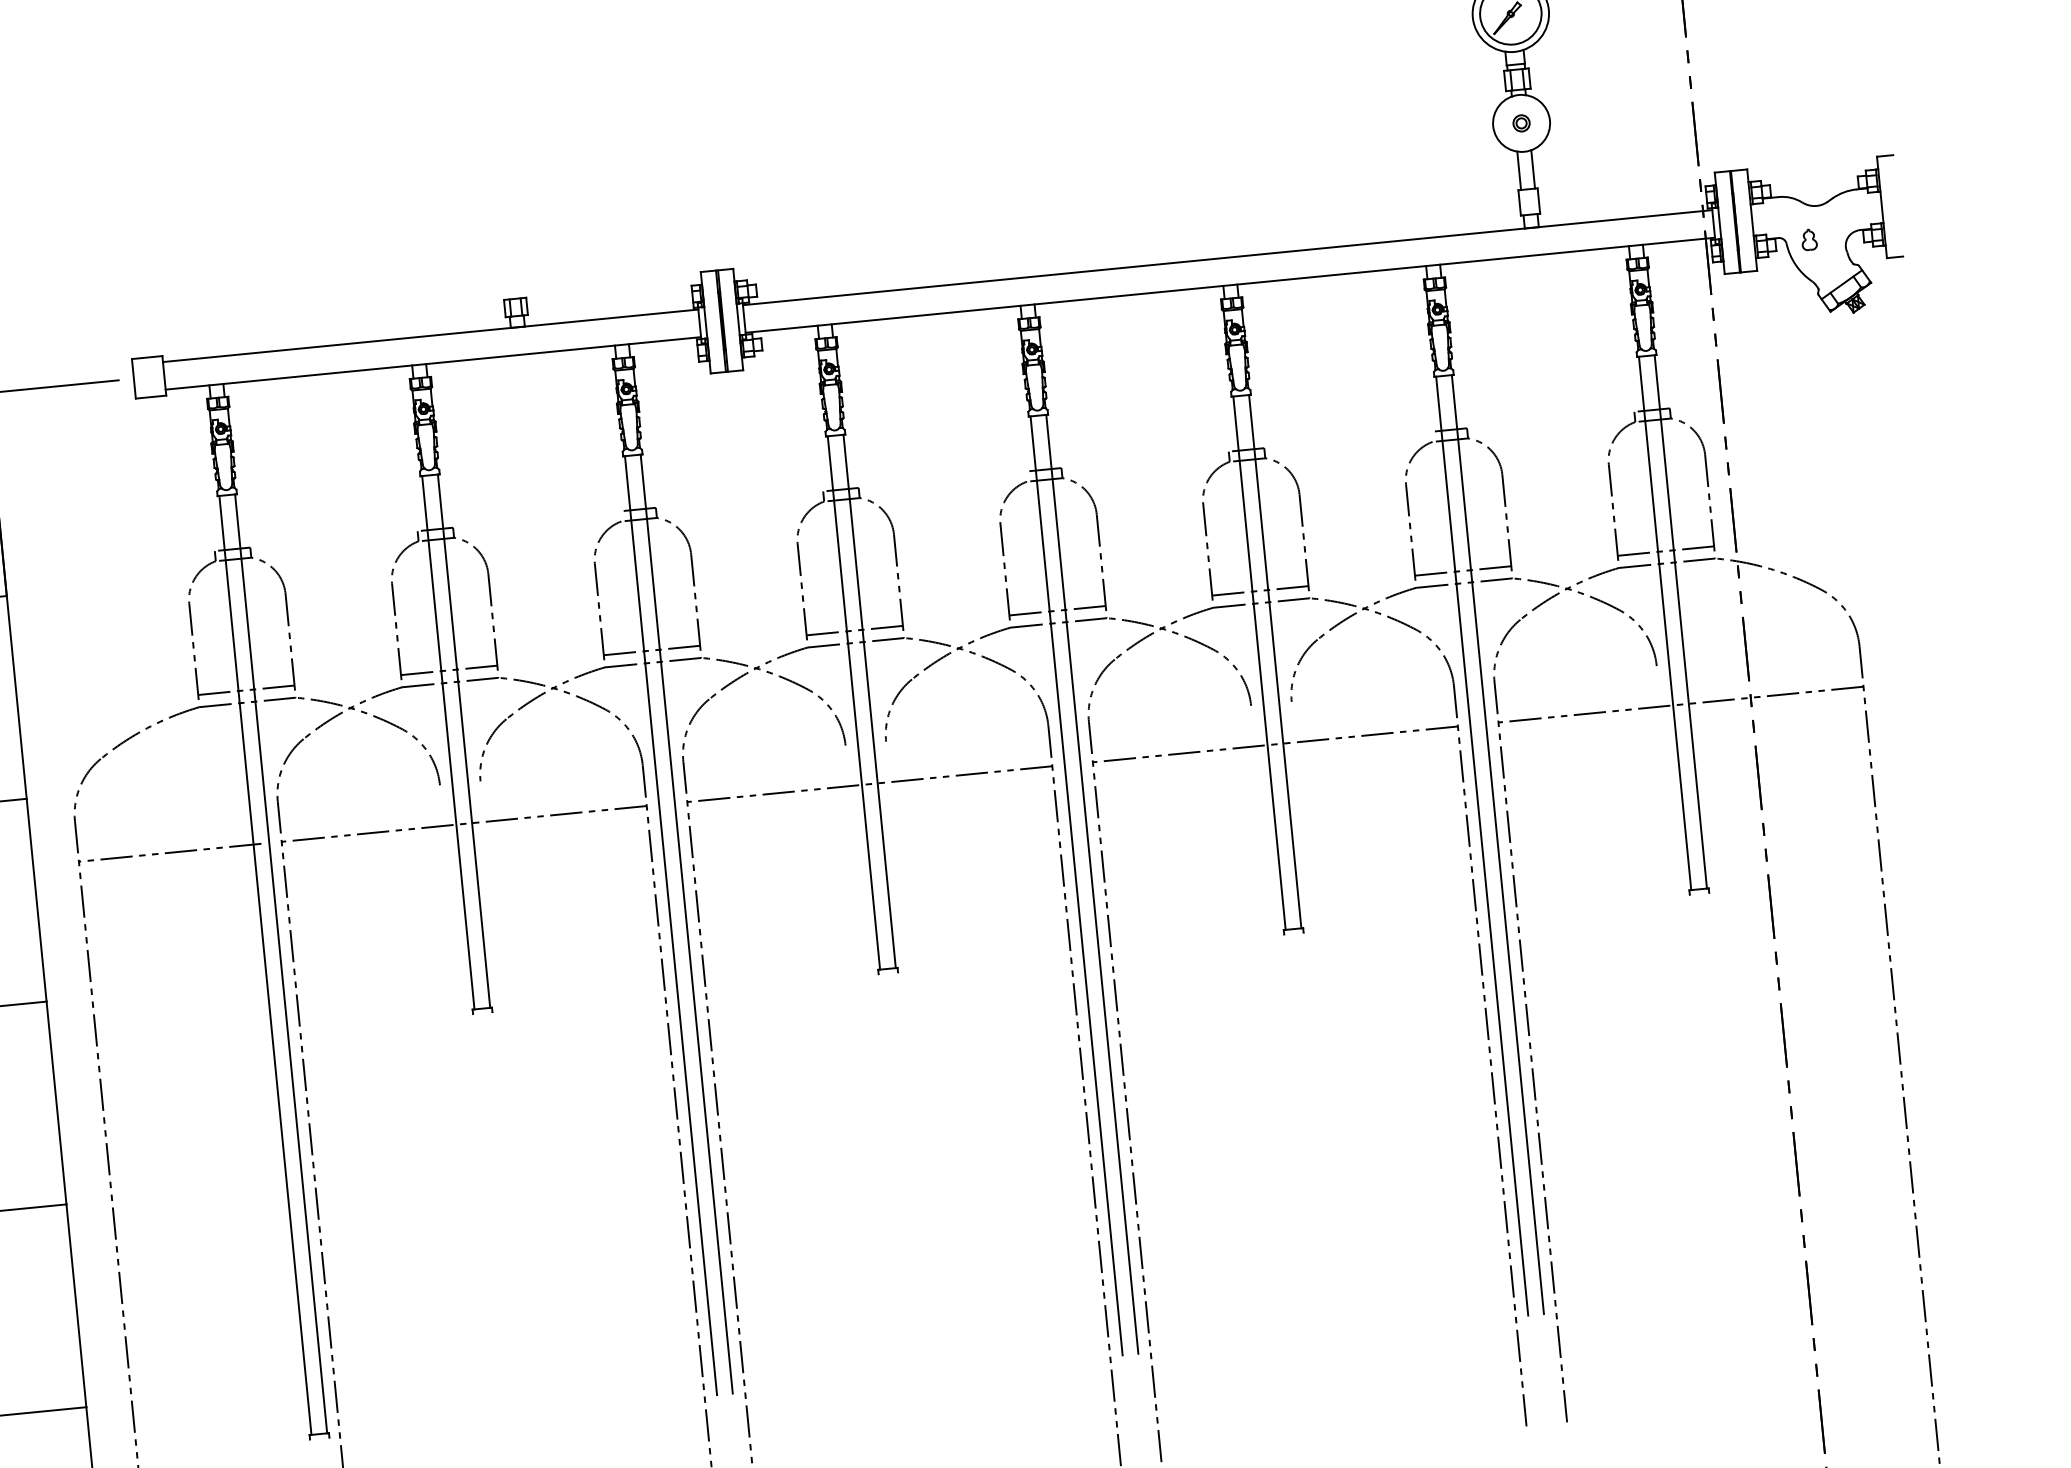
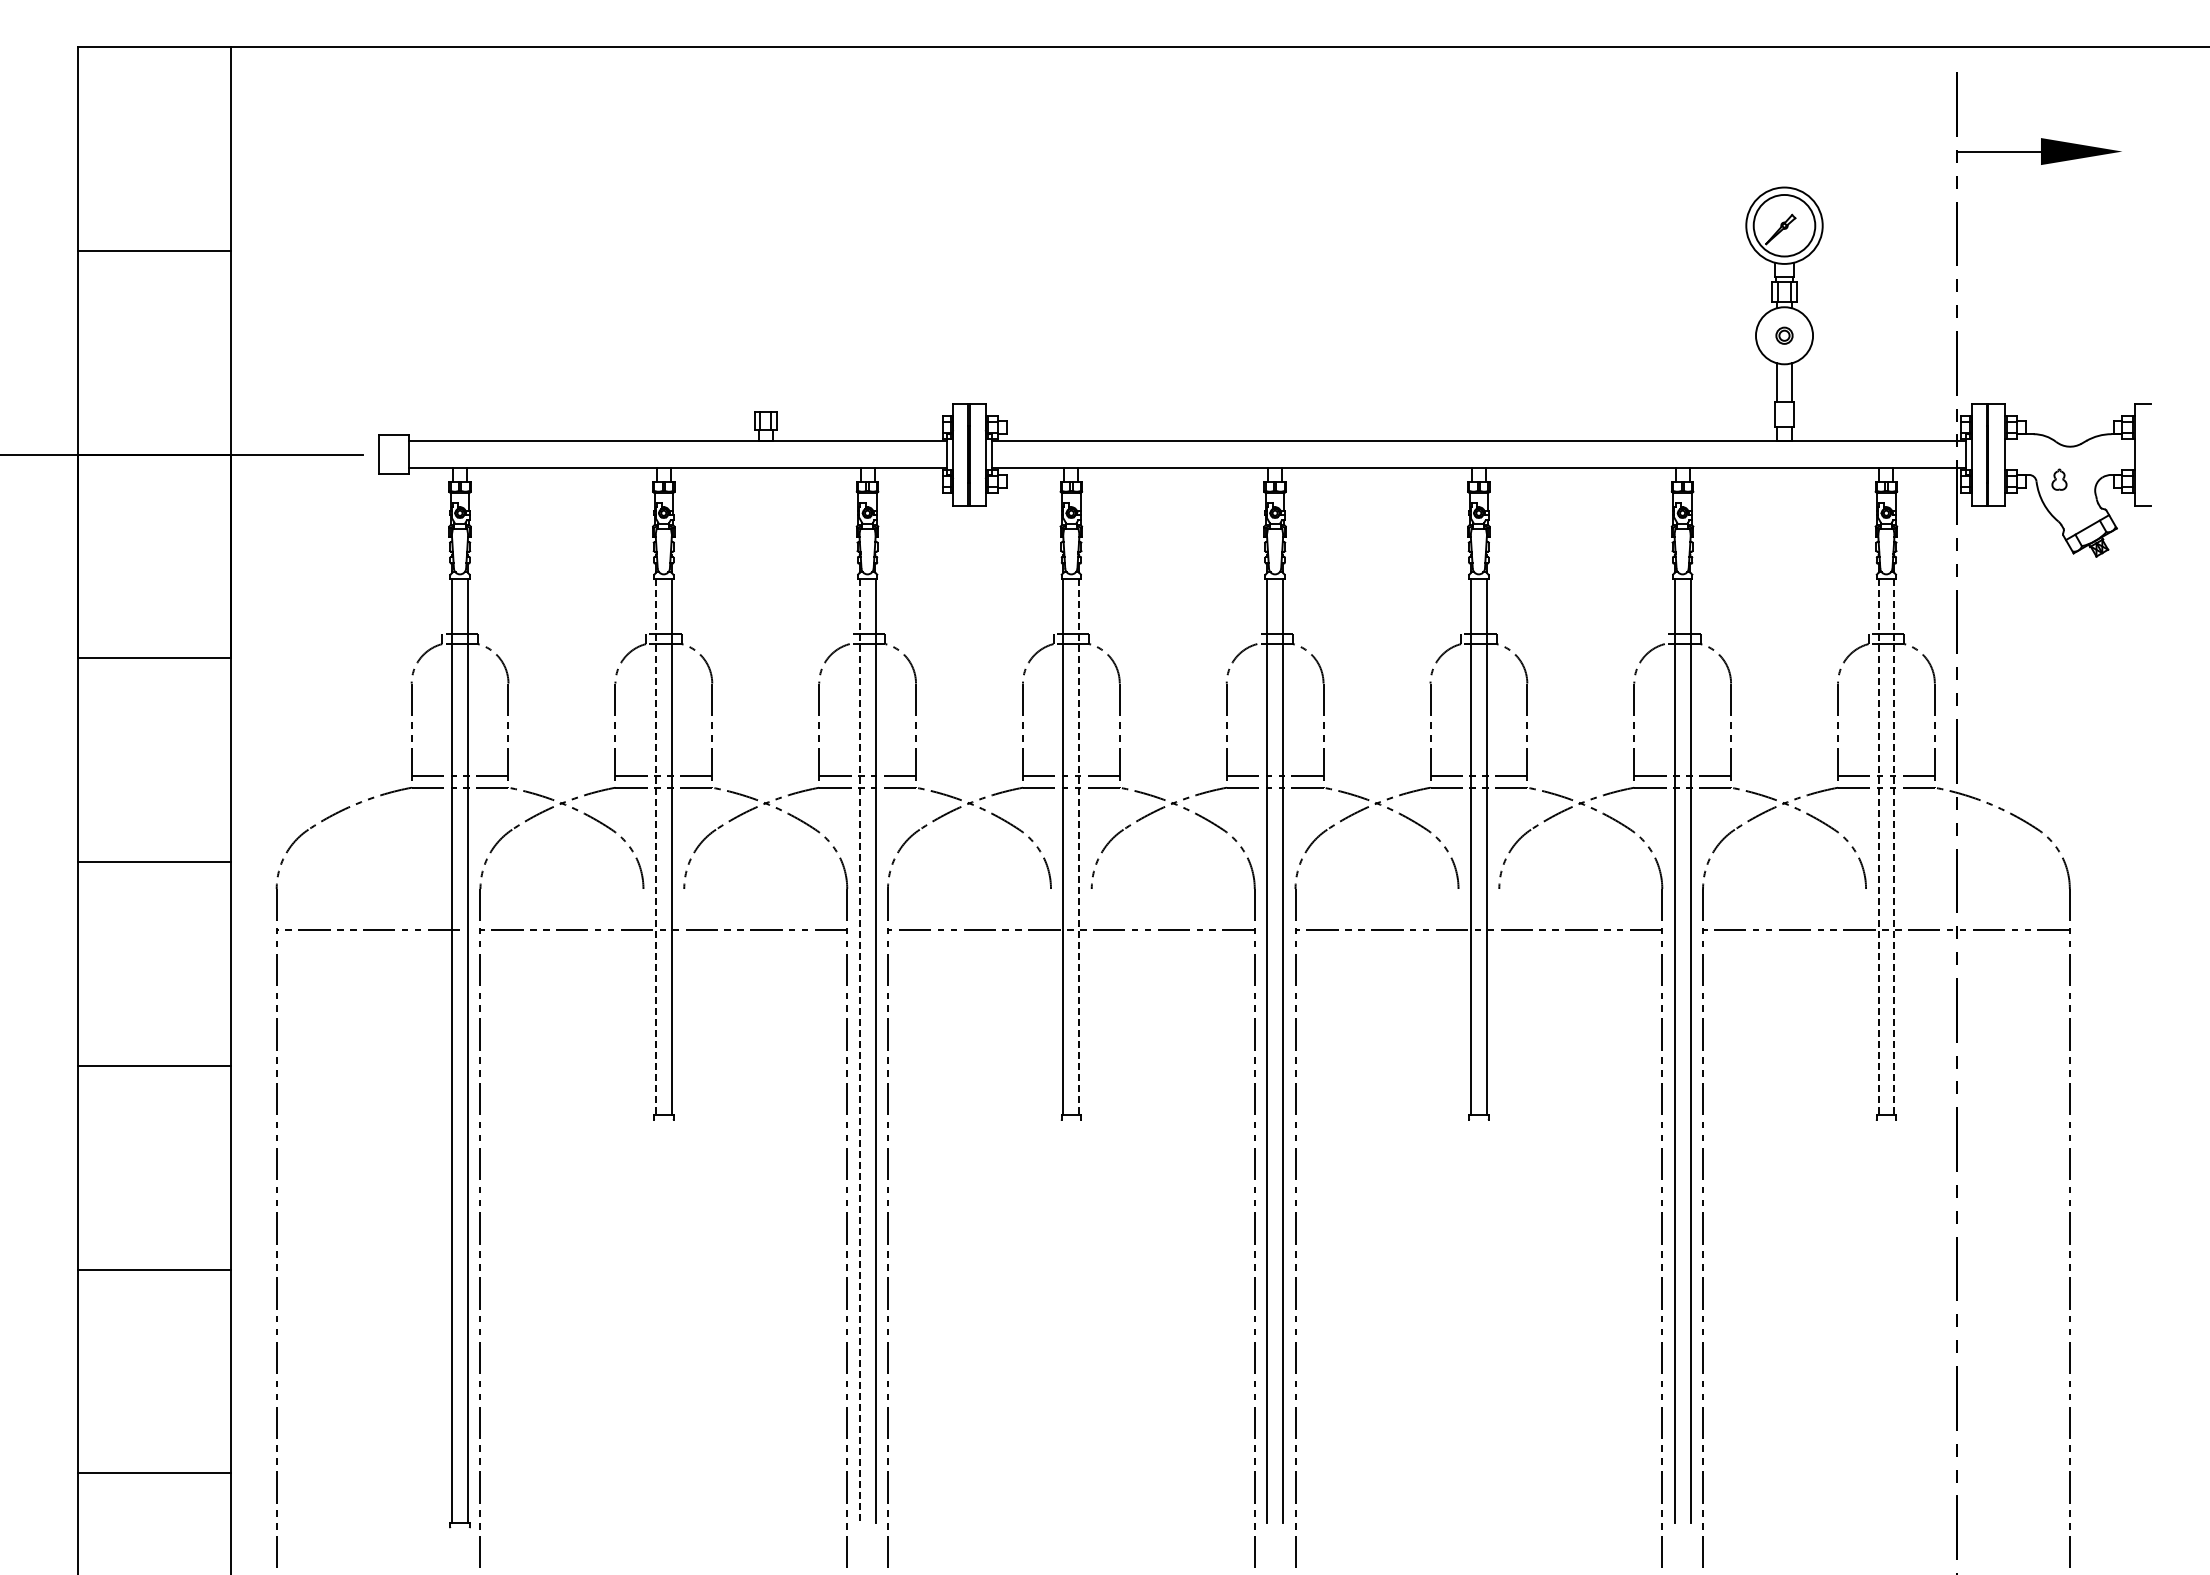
line: (1680, 621) -> (1894, 847), solid -> dashed
line: (1665, 623) -> (1878, 847), solid -> dashed
line: (869, 701) -> (1079, 847), solid -> dashed
line: (447, 742) -> (655, 847), solid -> dashed
line: (670, 925) -> (859, 1051), solid -> dashed

